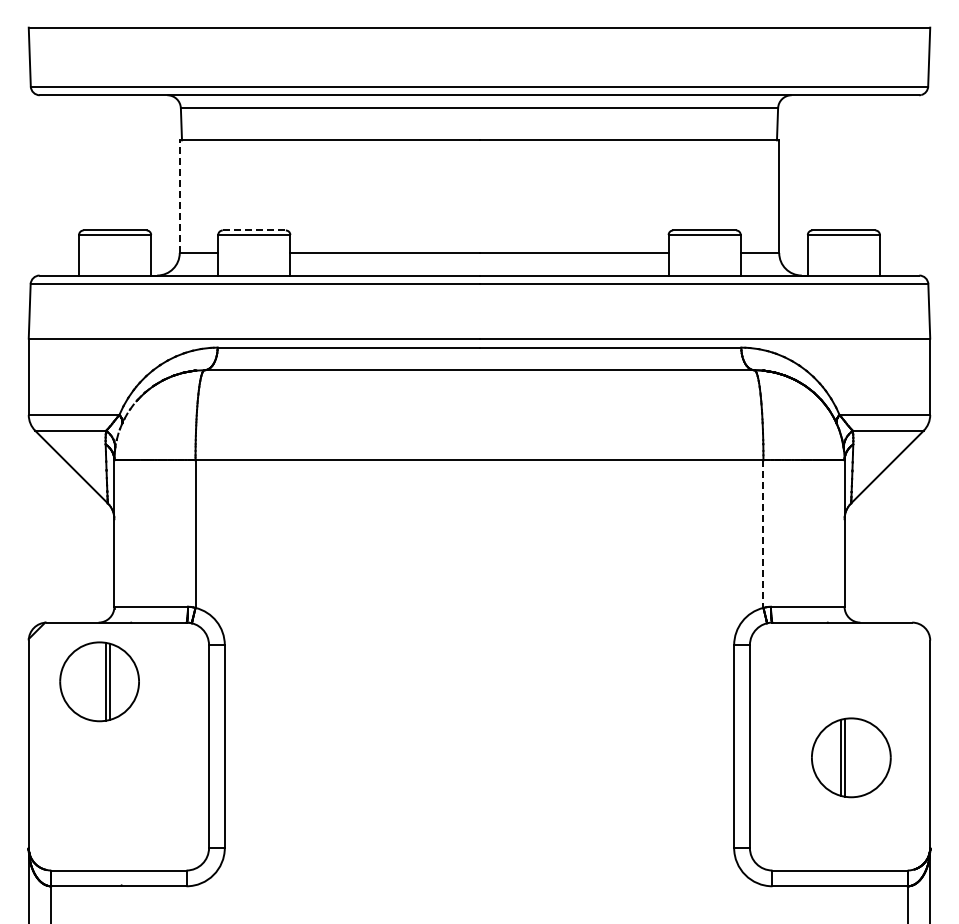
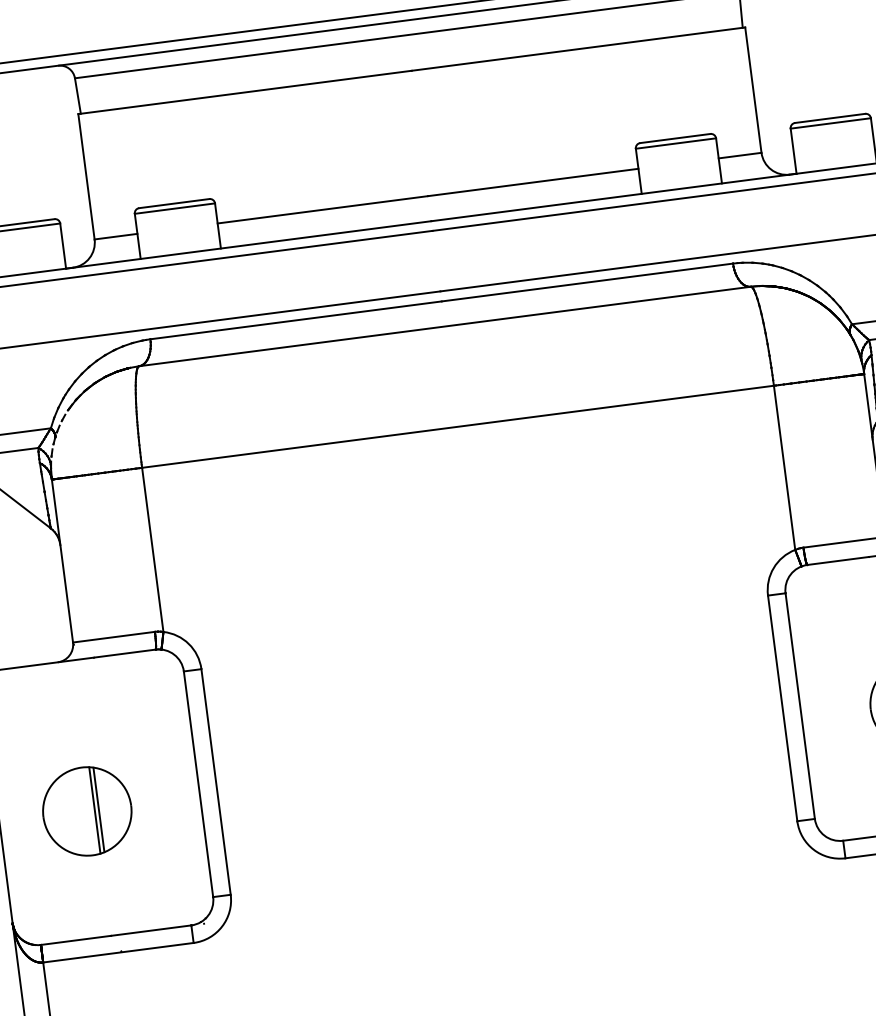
line: (179, 196) -> (86, 176), dashed -> solid
line: (254, 230) -> (174, 203), dashed -> solid
line: (763, 534) -> (784, 468), dashed -> solid
part: (99, 681) -> (87, 811), moved

